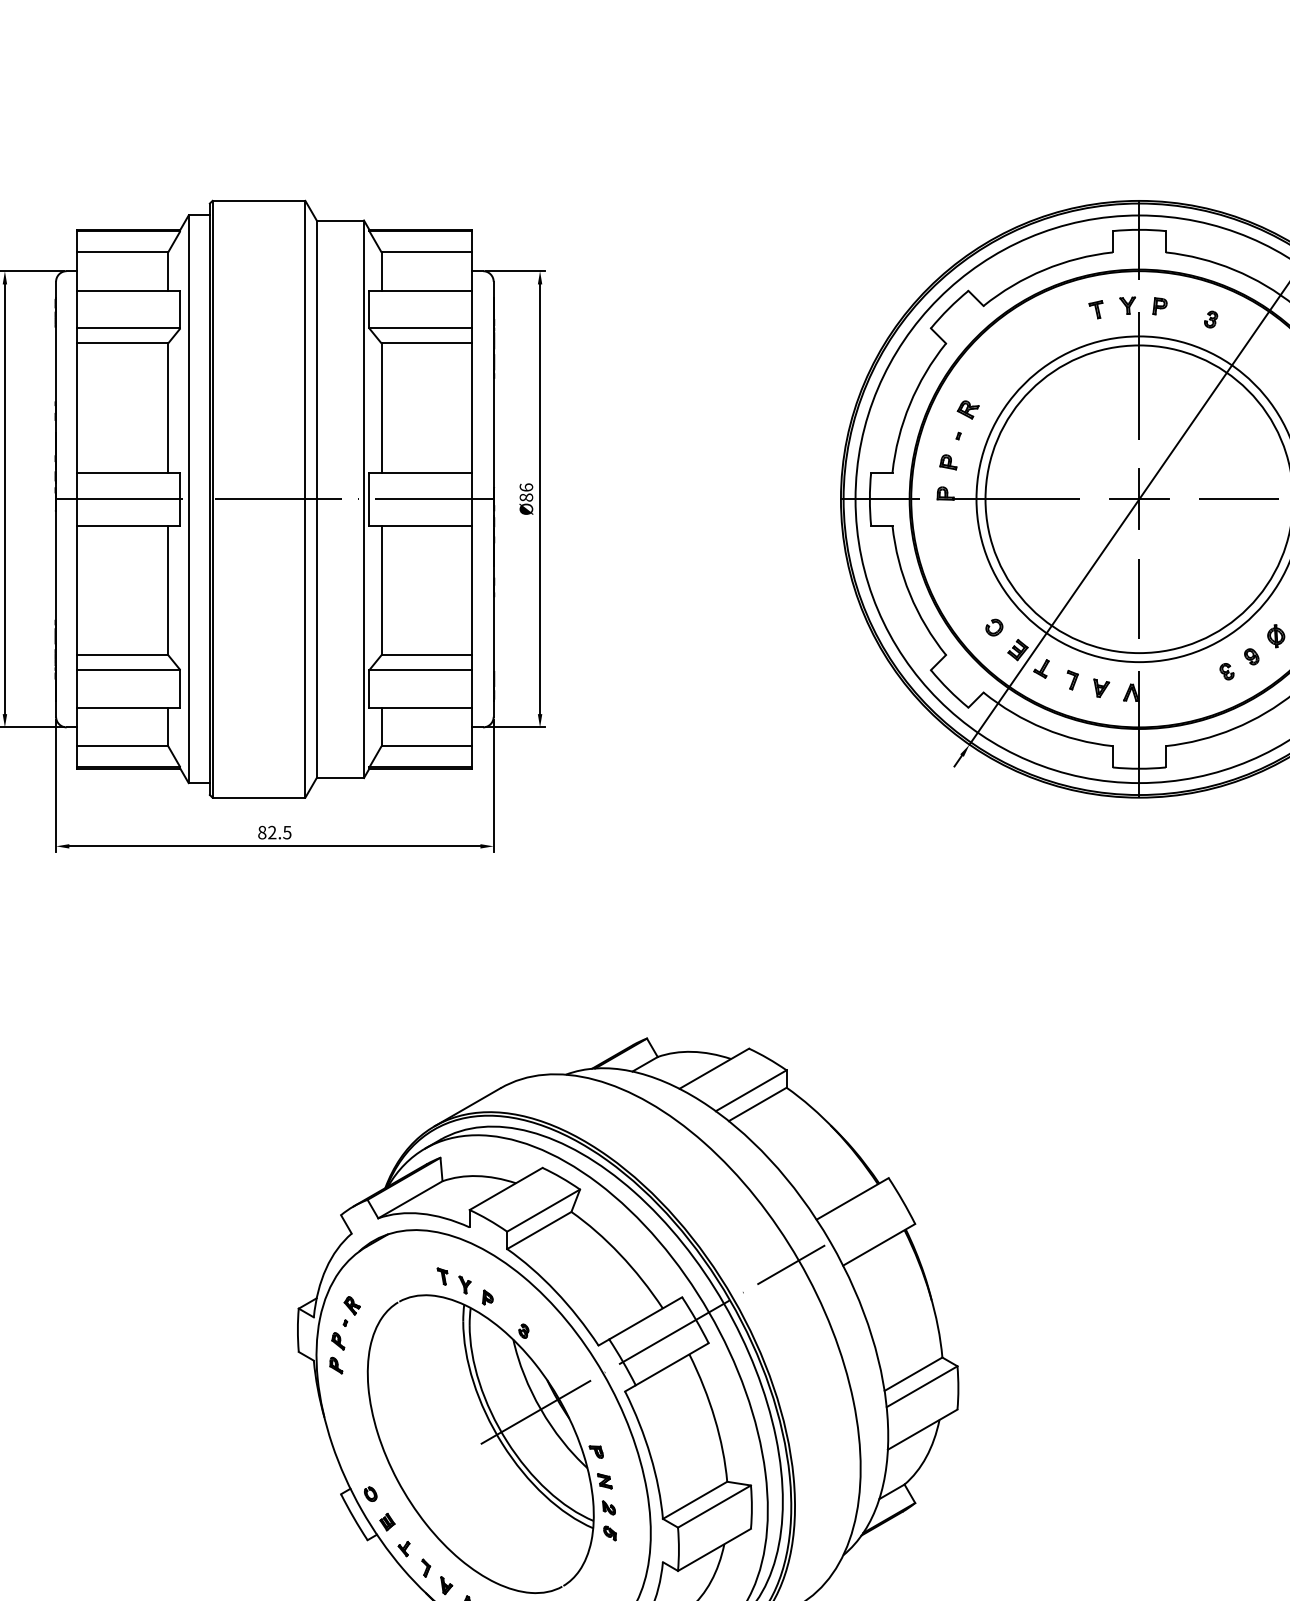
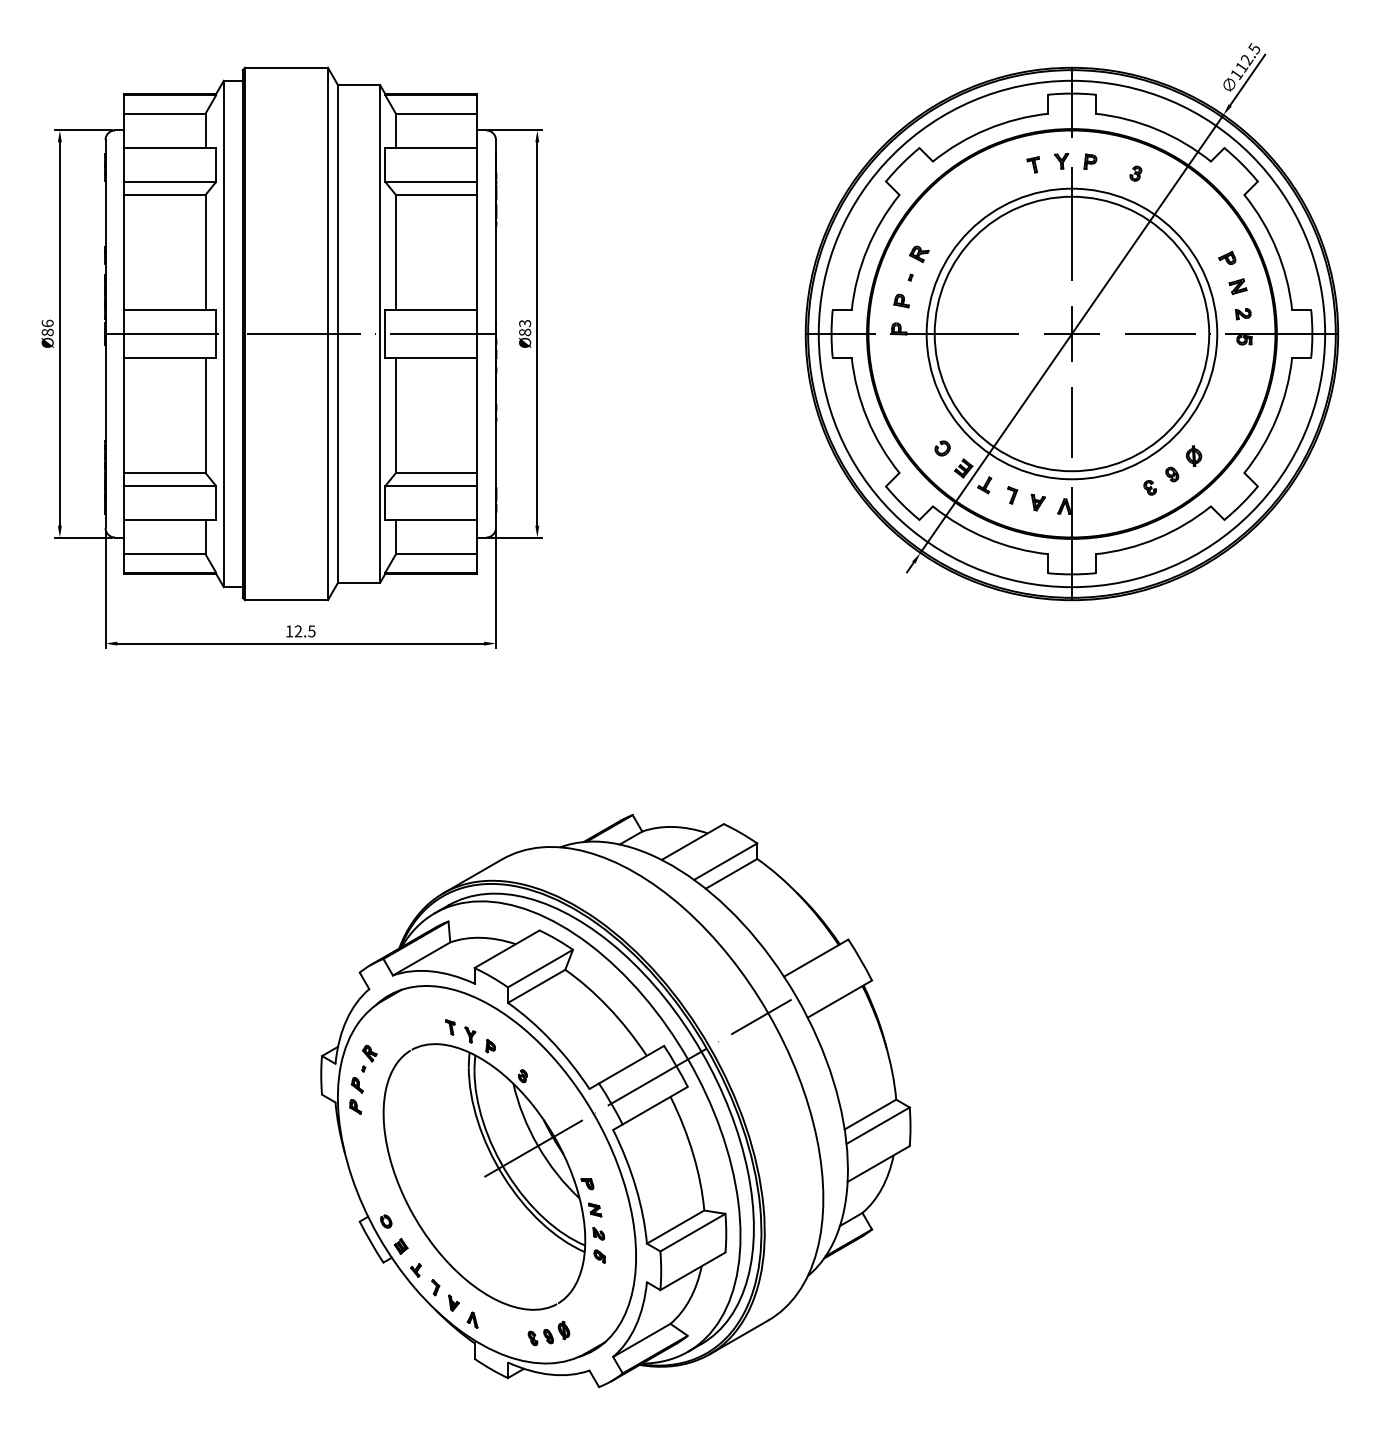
text: (526, 487) -> (525, 323), Ø86 -> Ø83
text: (262, 832) -> (289, 631), 82.5 -> 12.5

